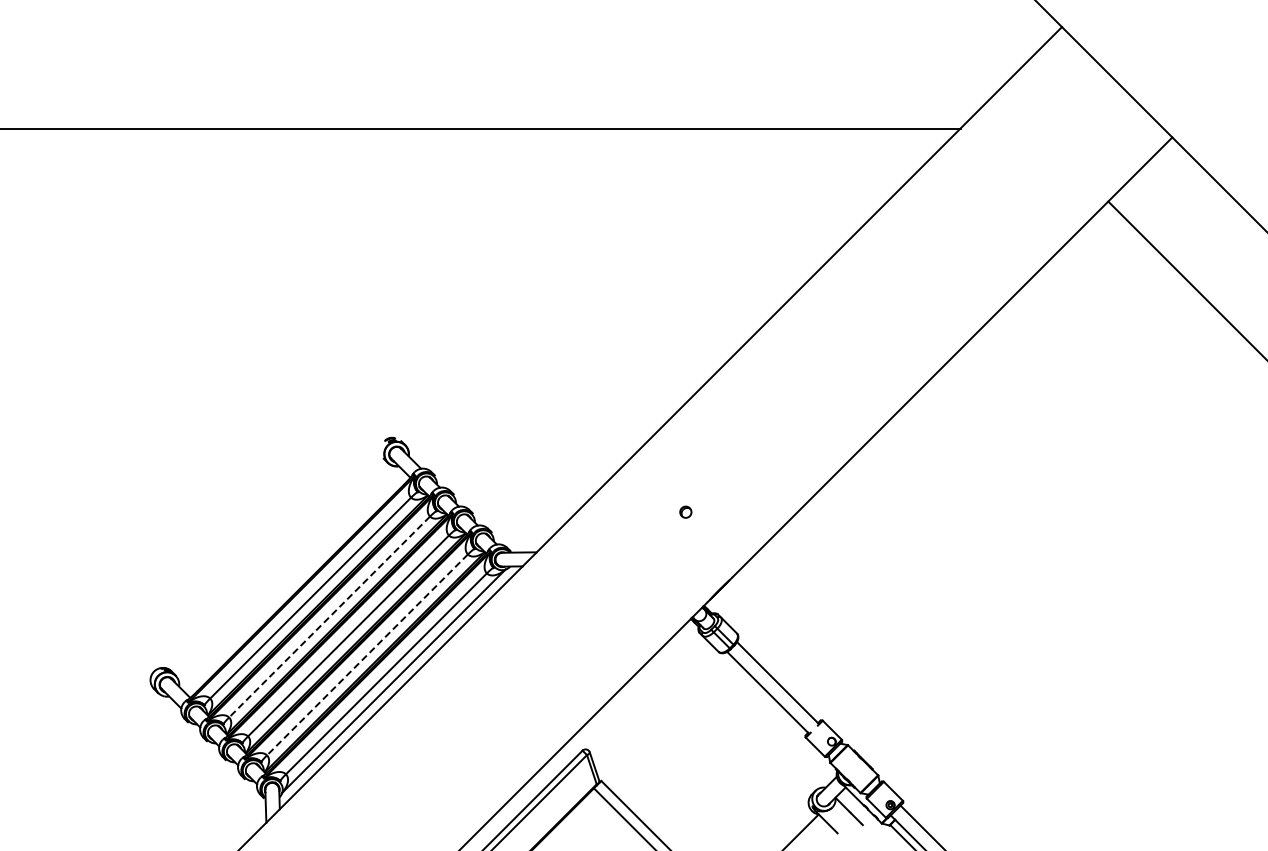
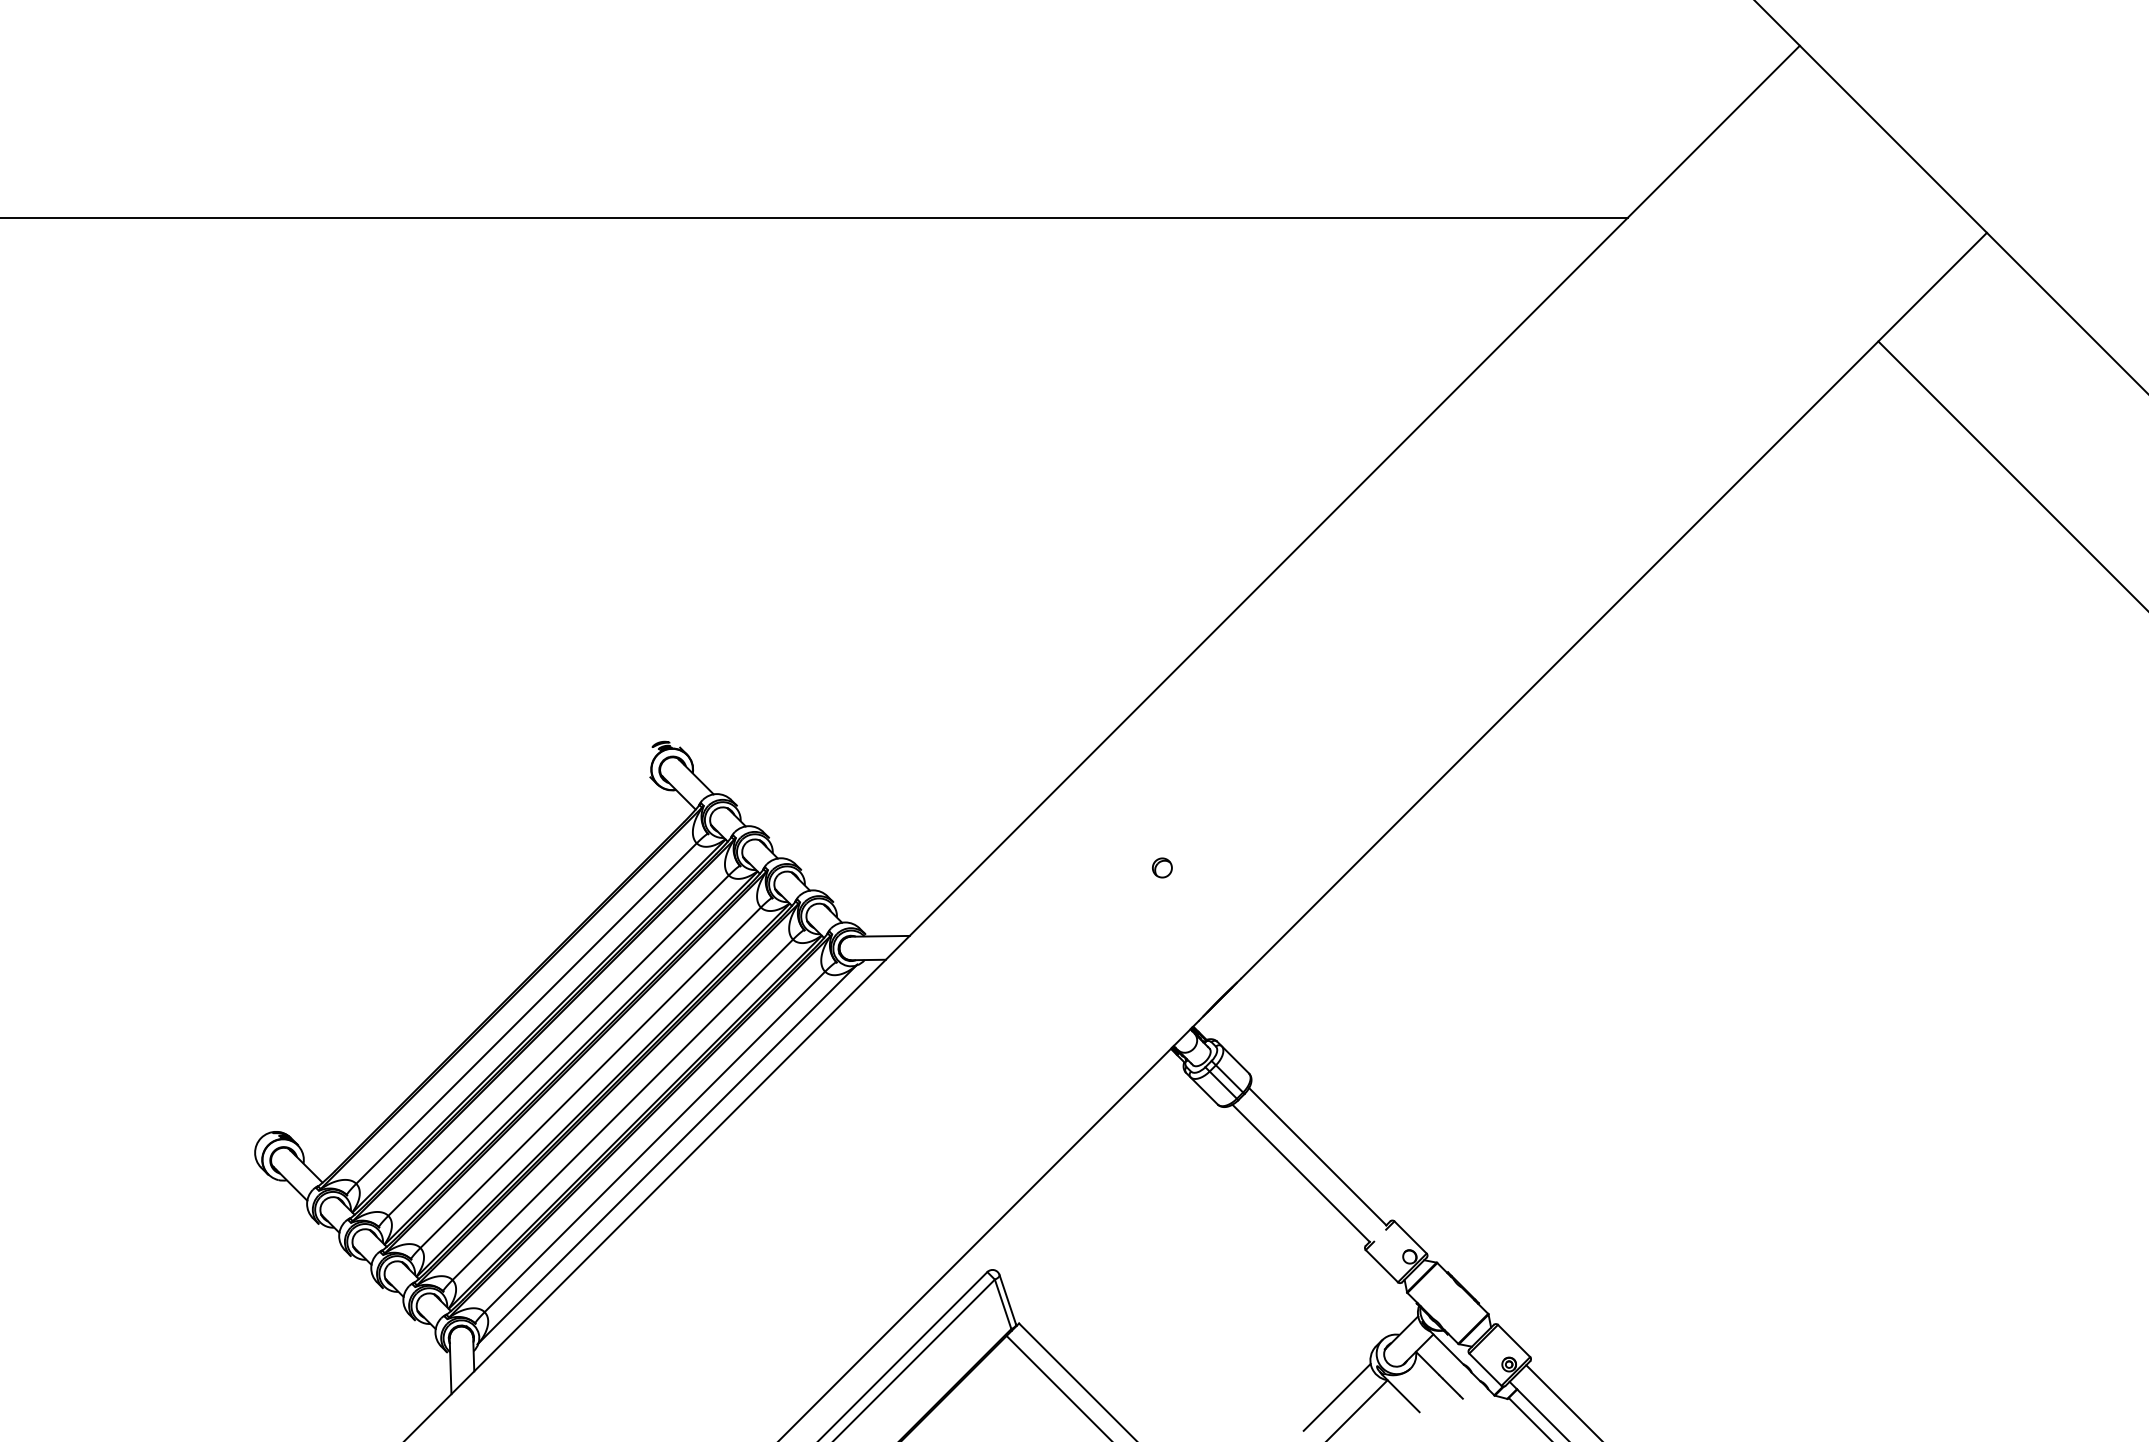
line: (329, 617) -> (558, 1046), dashed -> solid
line: (367, 655) -> (622, 1110), dashed -> solid
line: (788, 824) -> (1336, 1397), added

